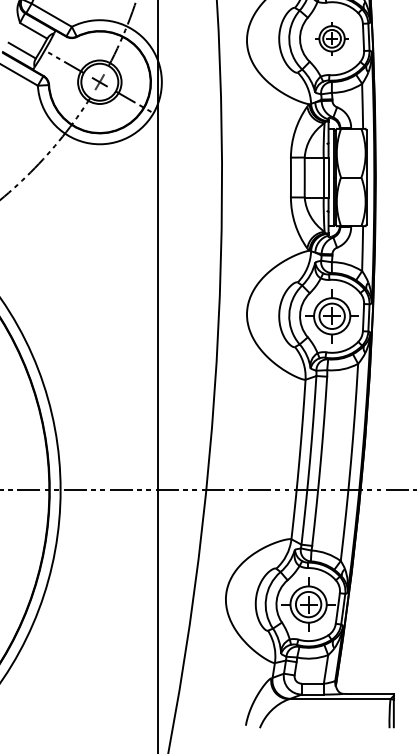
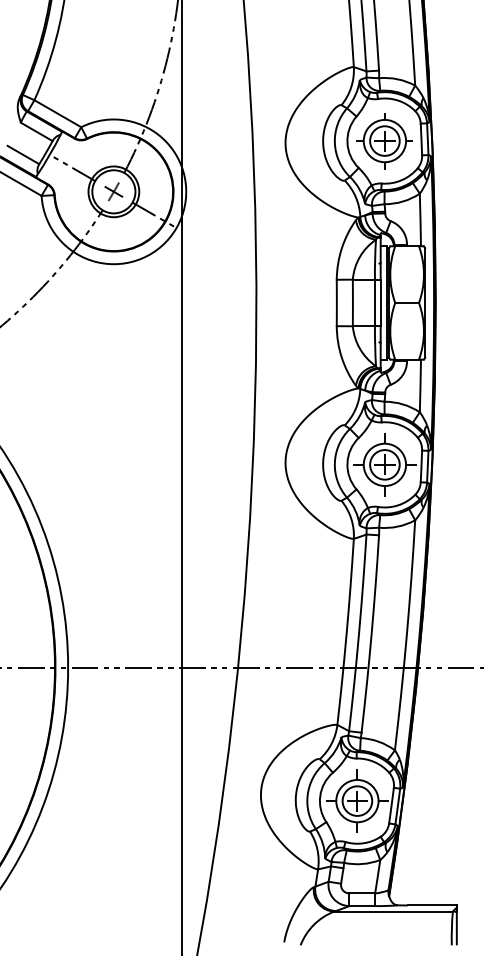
part: (331, 39) -> (384, 141), size x1.43

